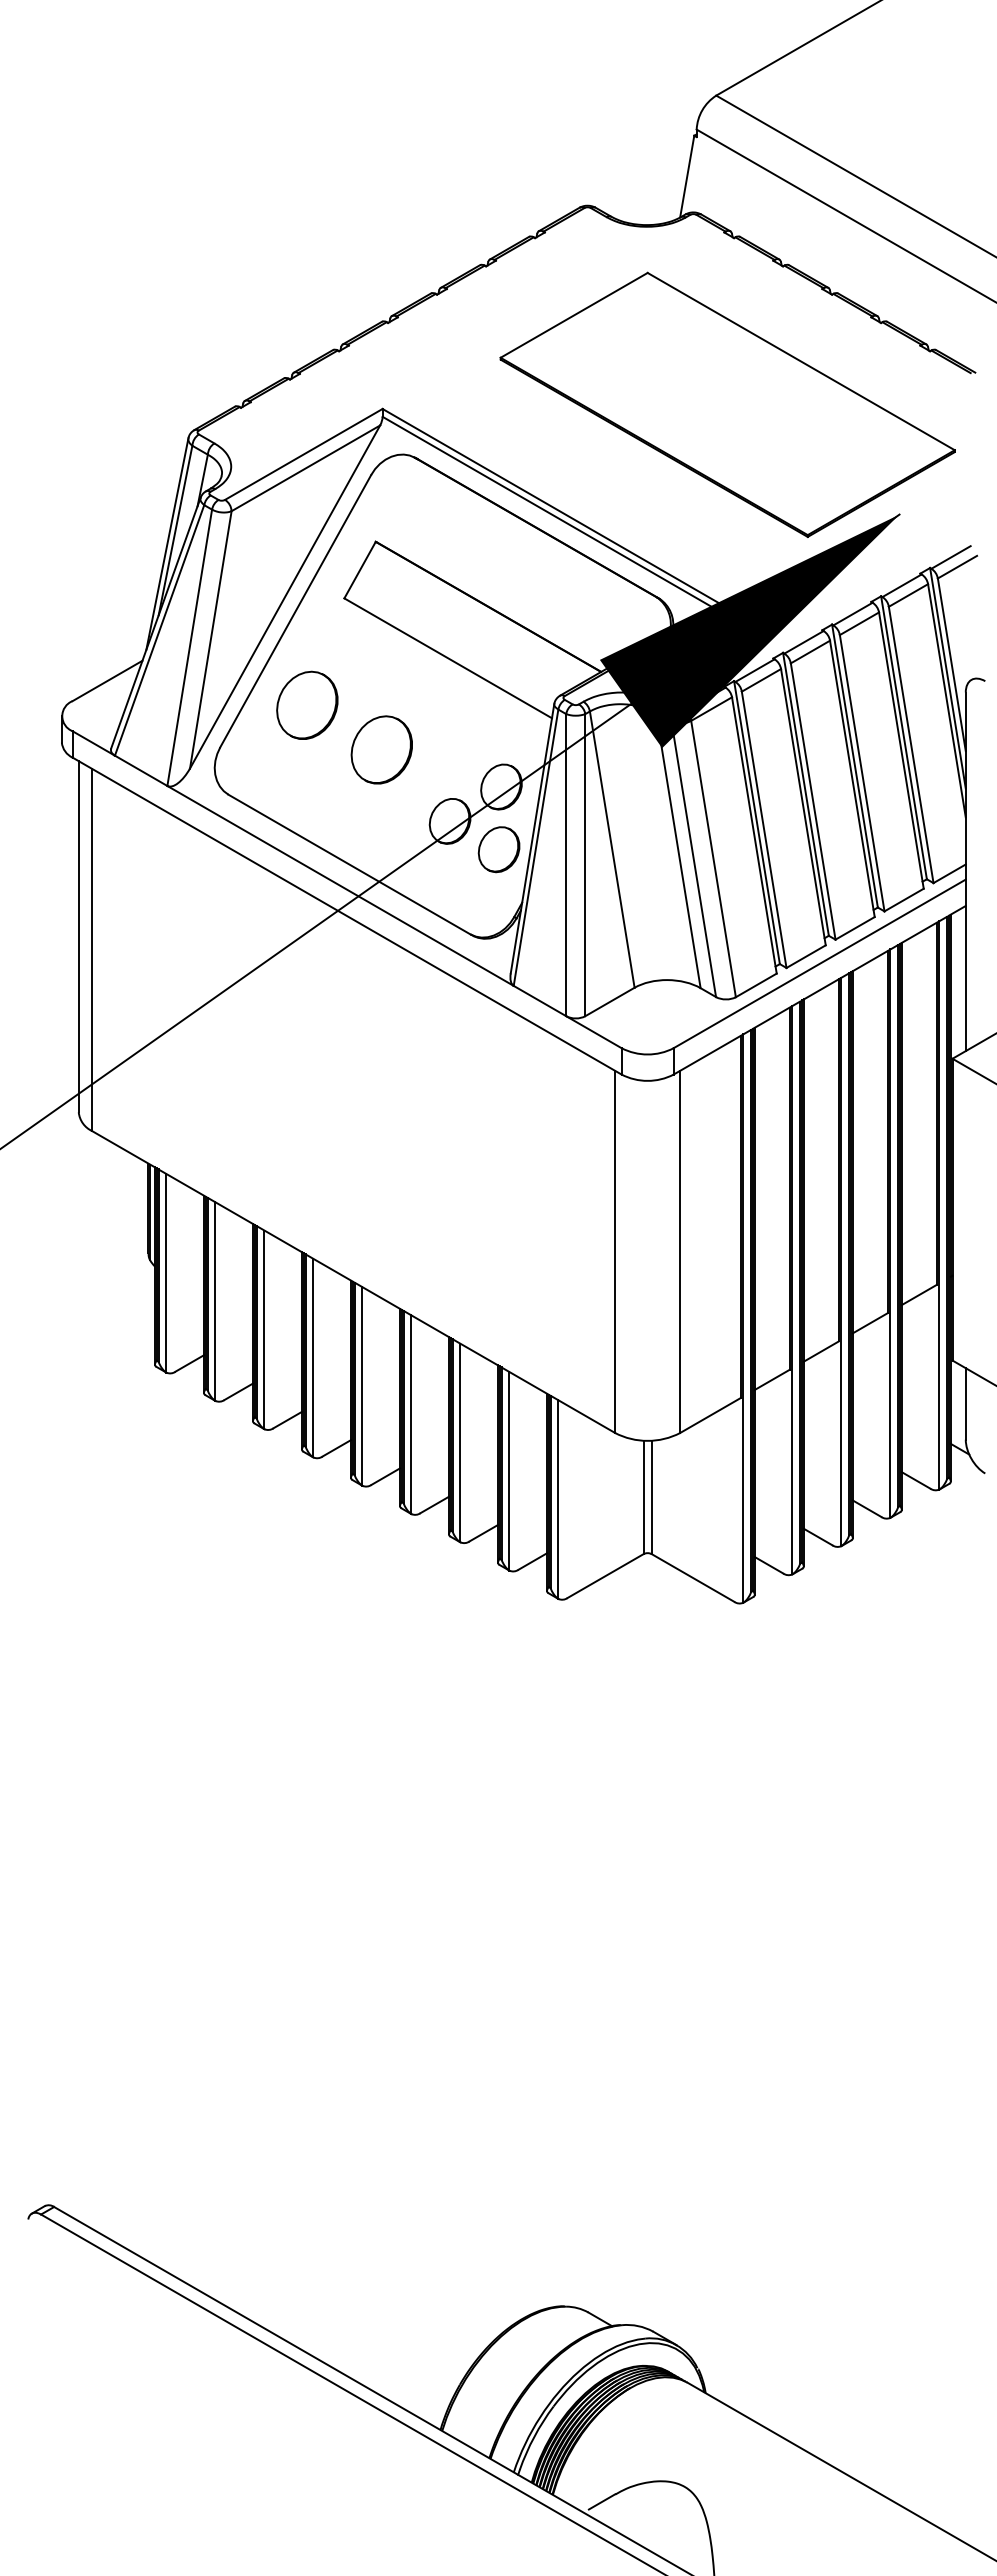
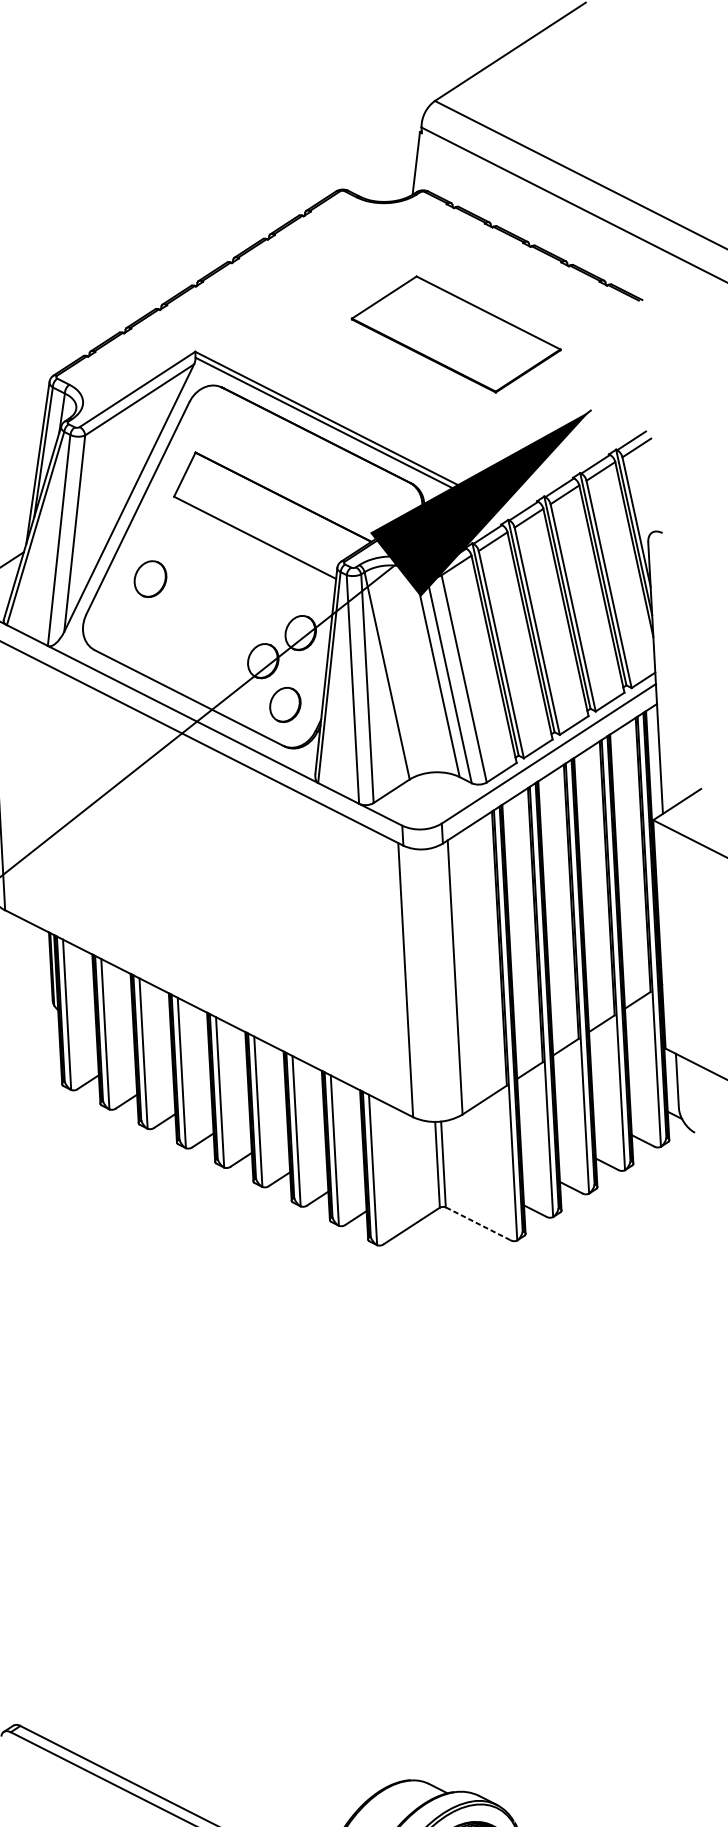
part: (727, 404) -> (456, 334), size x0.6
part: (307, 704) -> (150, 578), size x0.7
part: (381, 749) -> (208, 609), removed
part: (498, 849) -> (284, 704), moved
line: (692, 1577) -> (477, 1223), solid -> dashed

